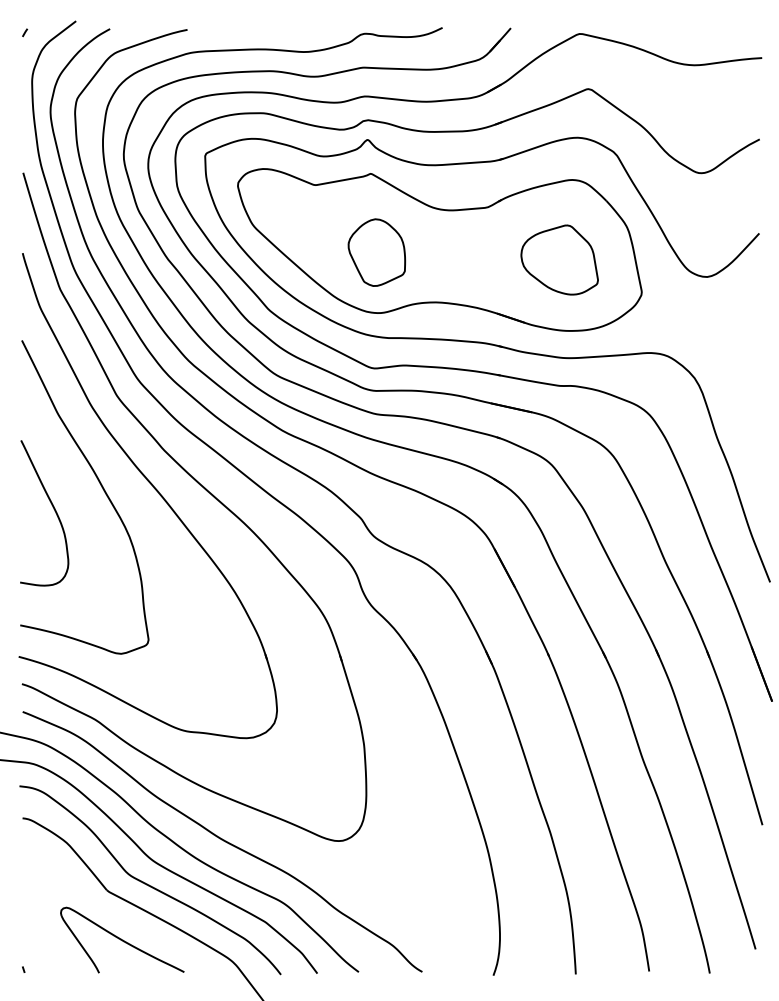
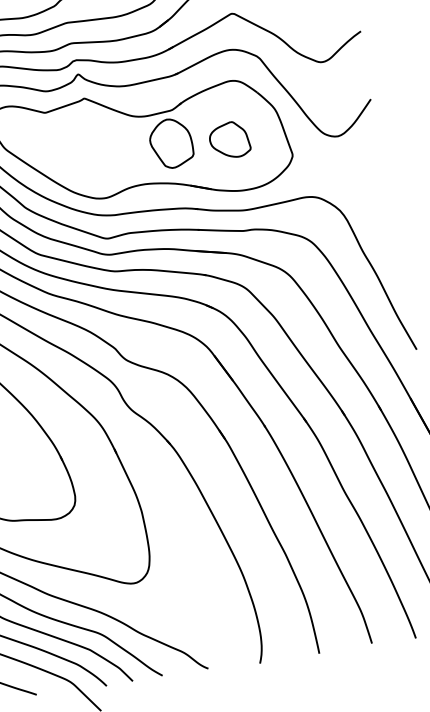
part: (376, 252) -> (171, 143), moved
part: (559, 259) -> (229, 139), size x0.7

